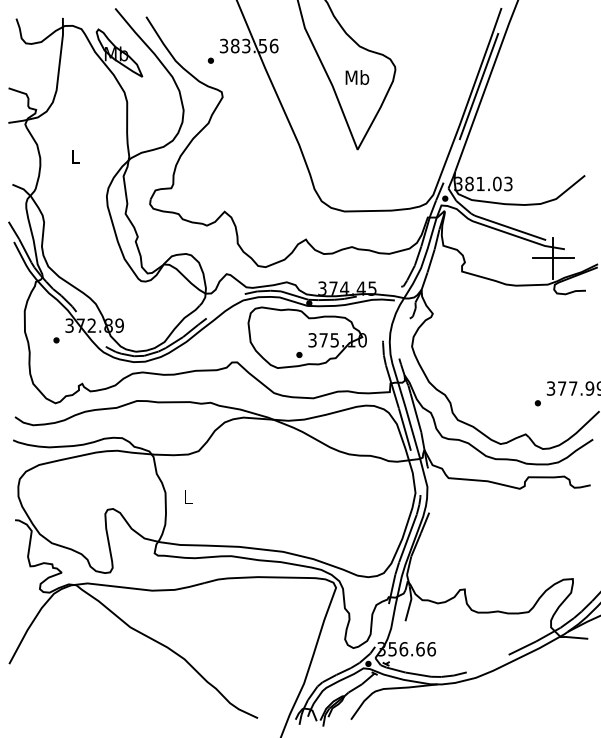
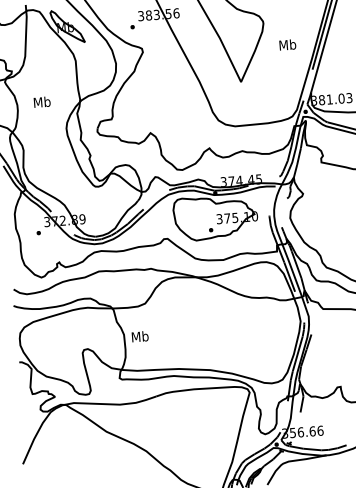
text: (357, 77) -> (287, 44), moved
text: (75, 156) -> (42, 102), L -> Mb
text: (187, 496) -> (139, 336), L -> Mb

